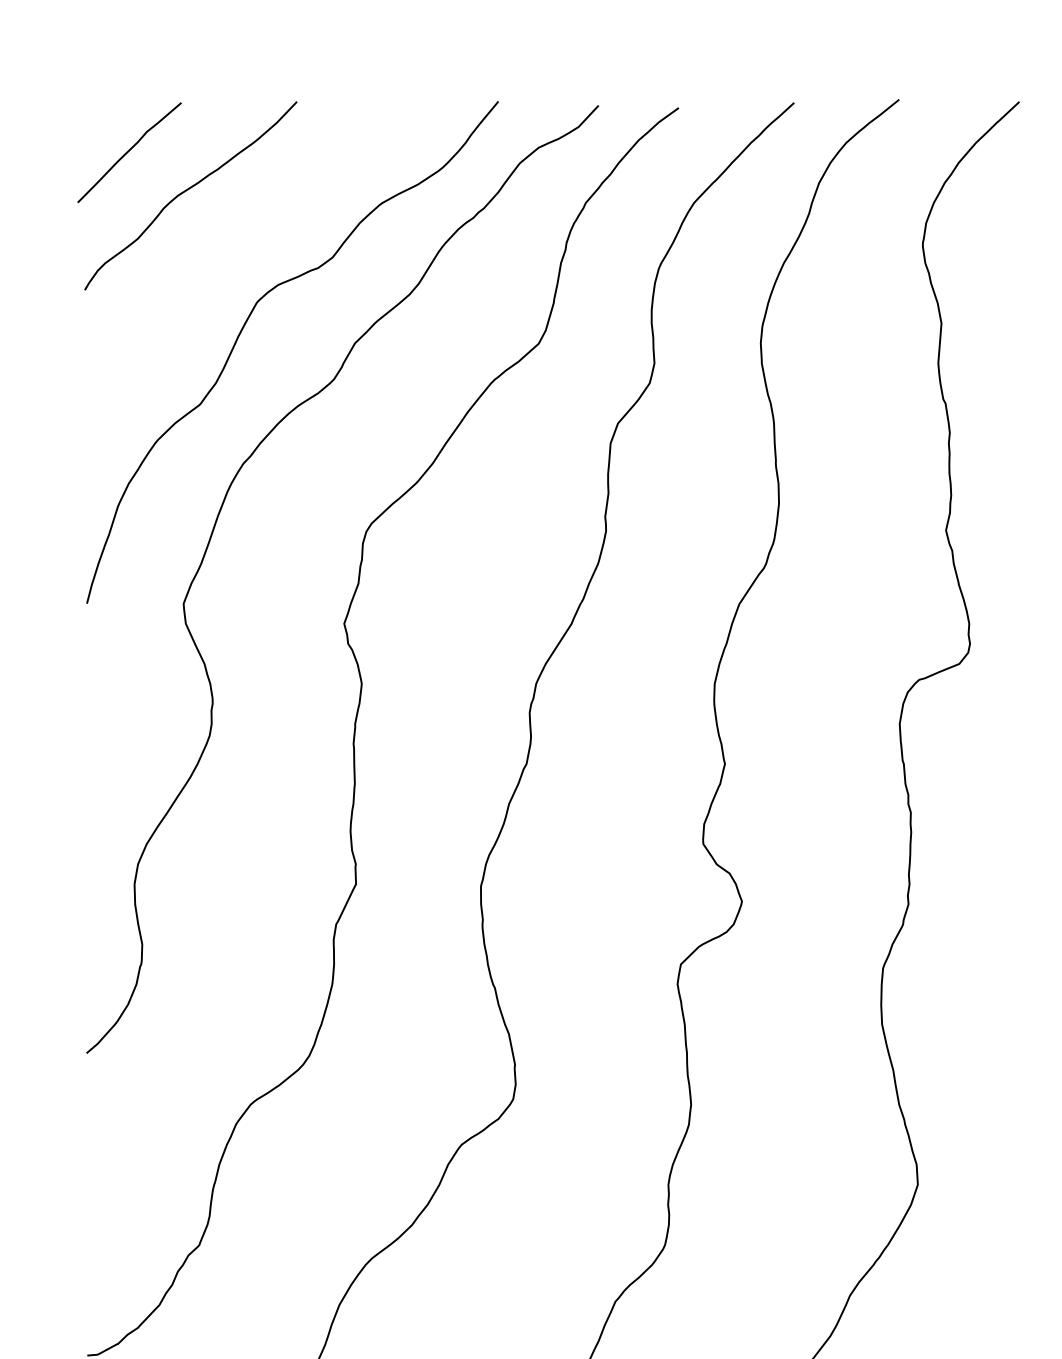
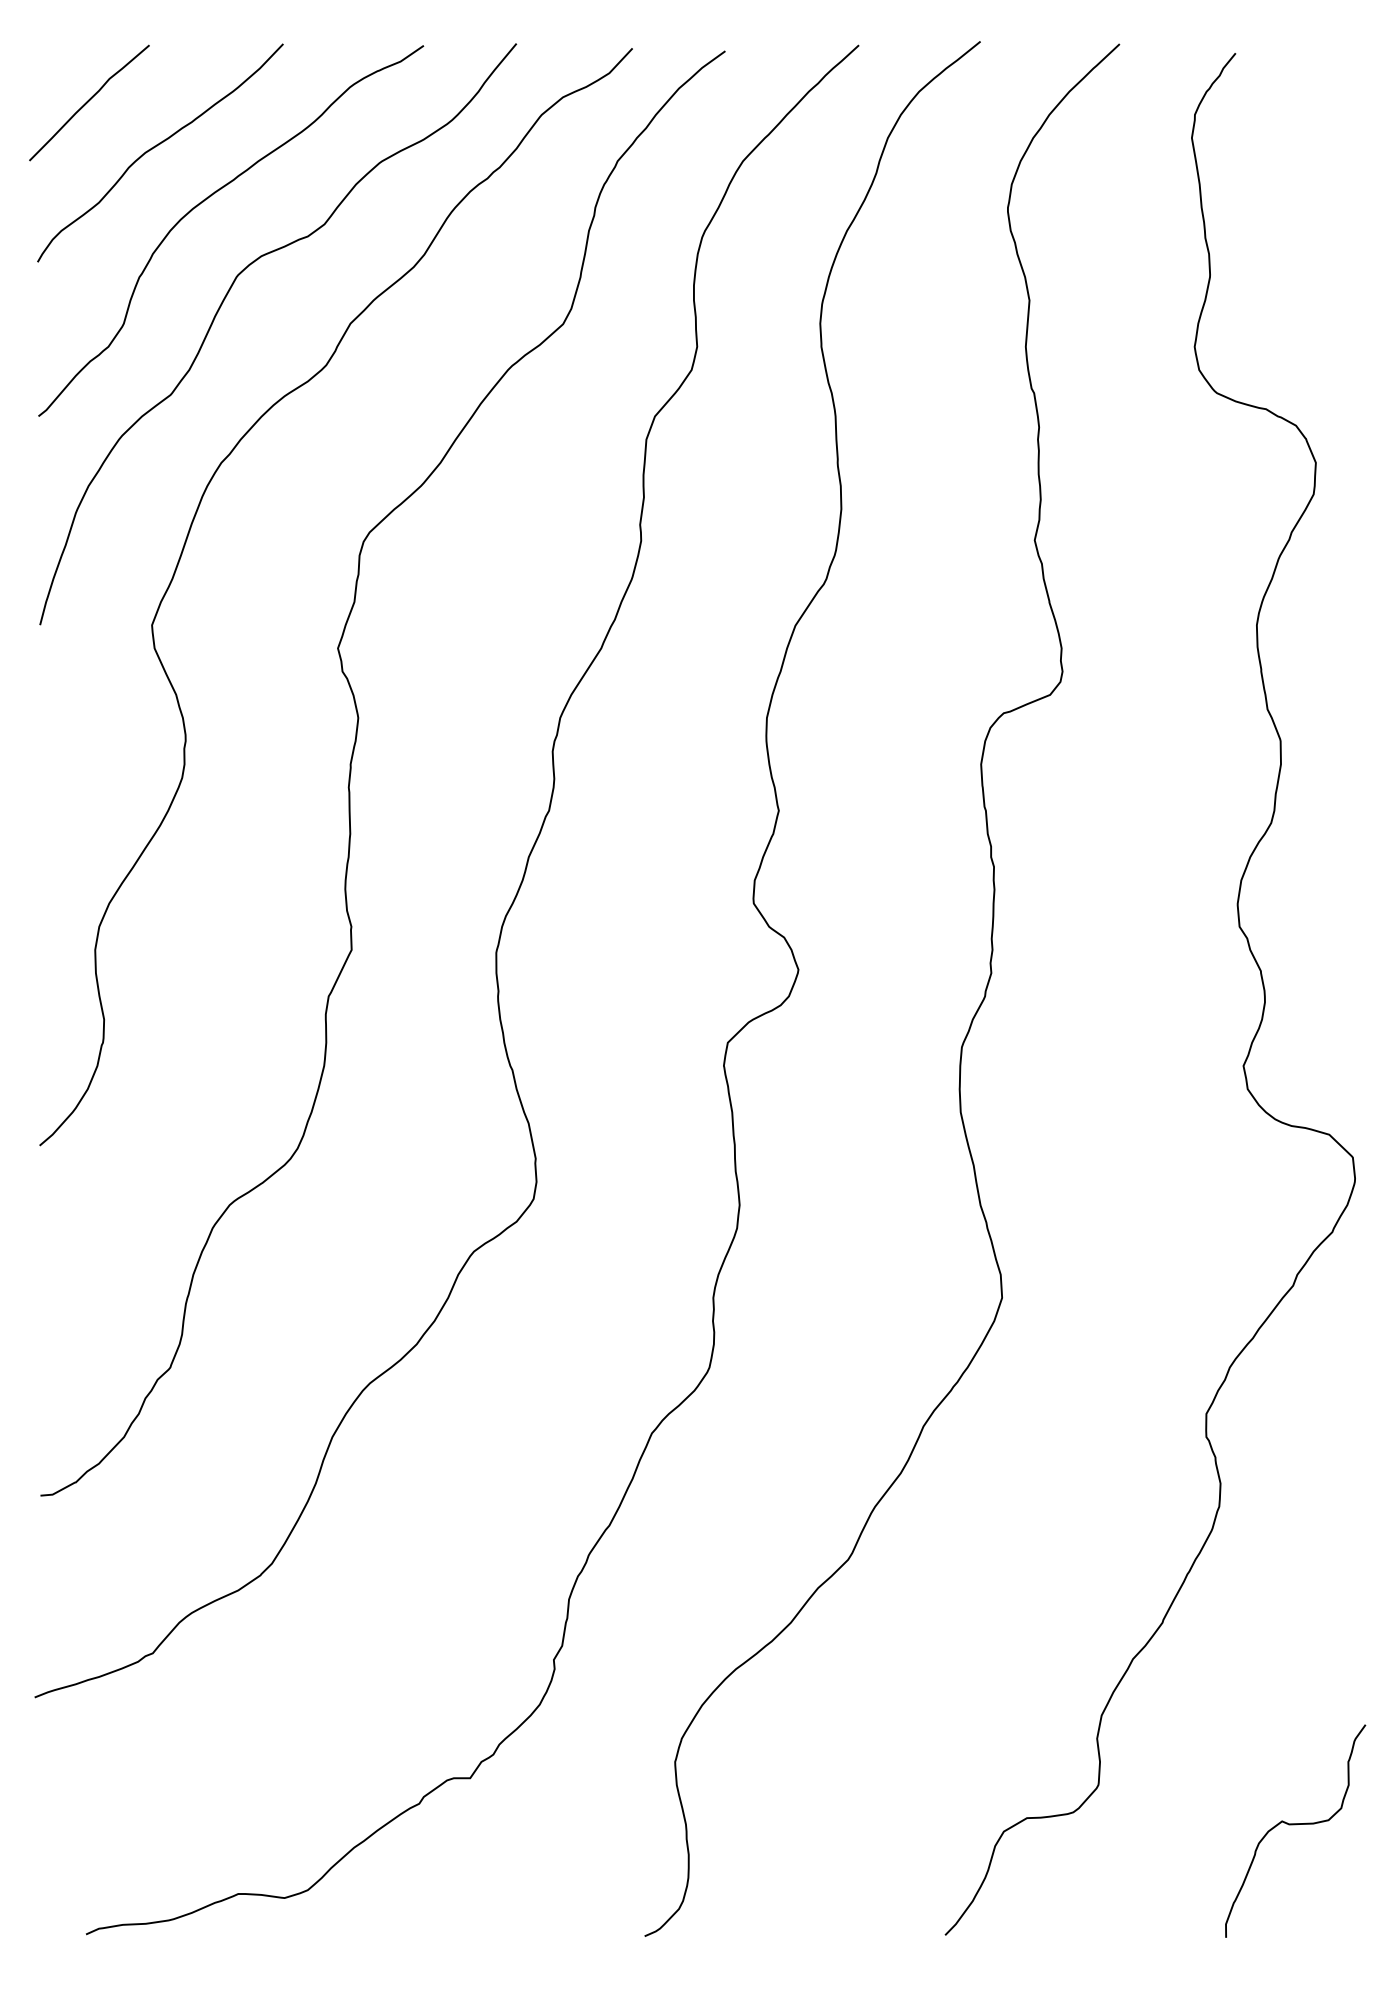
curve: (231, 236) -> (207, 199), added

